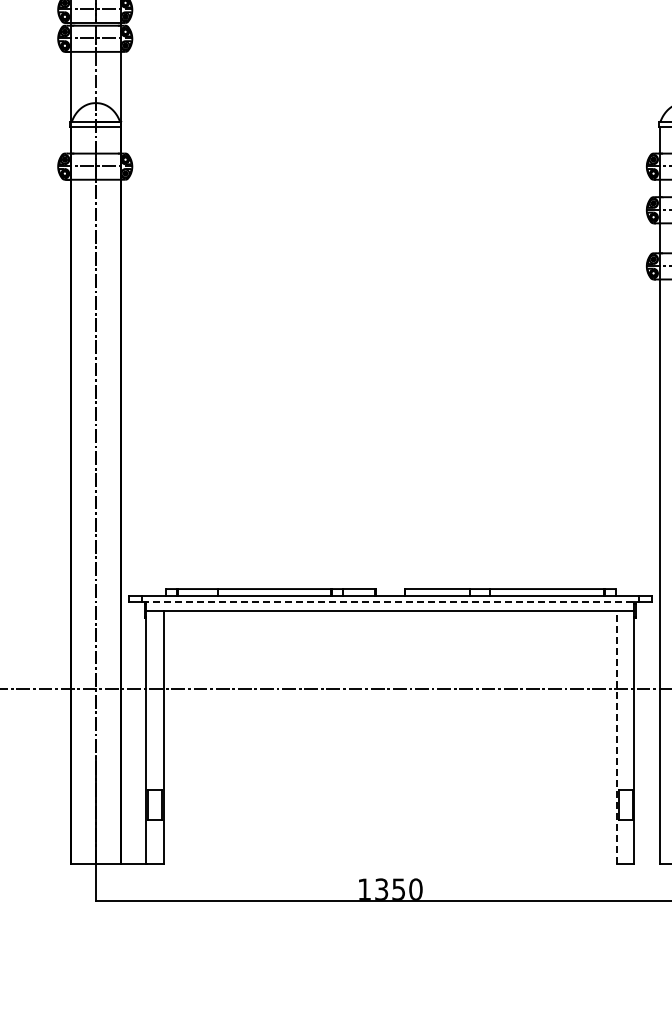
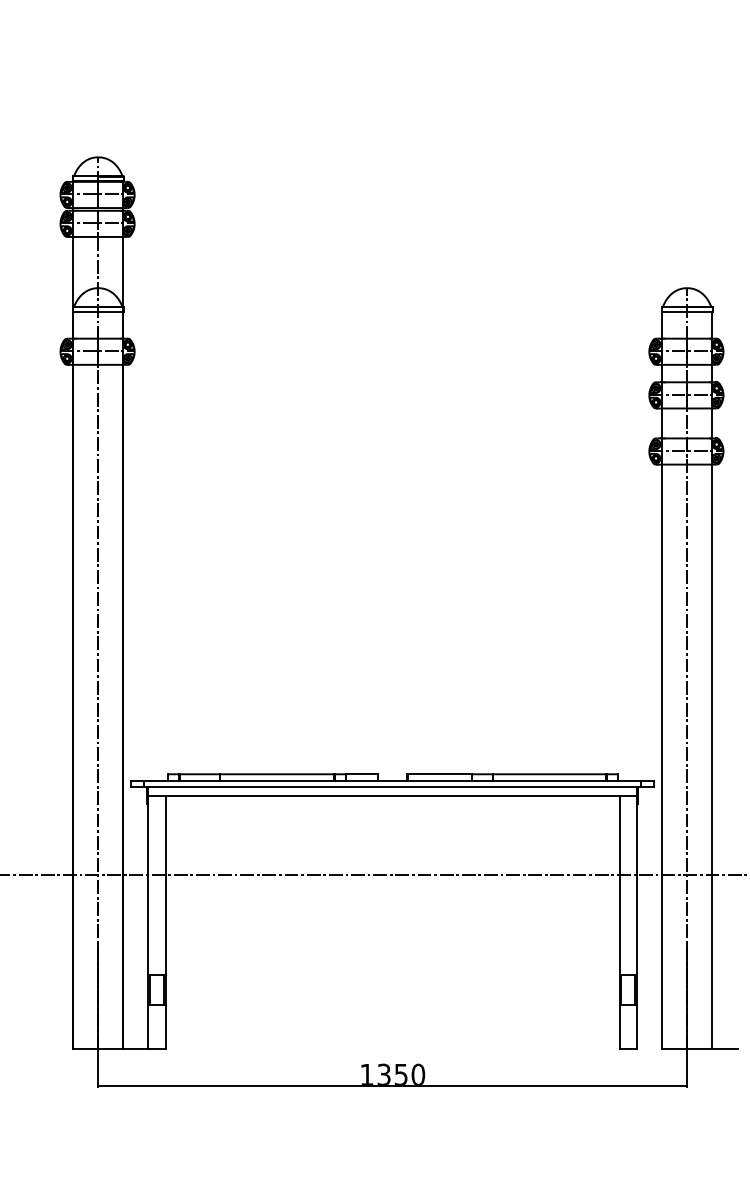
line: (390, 602) -> (392, 787), dashed -> solid
line: (616, 737) -> (619, 922), dashed -> solid

